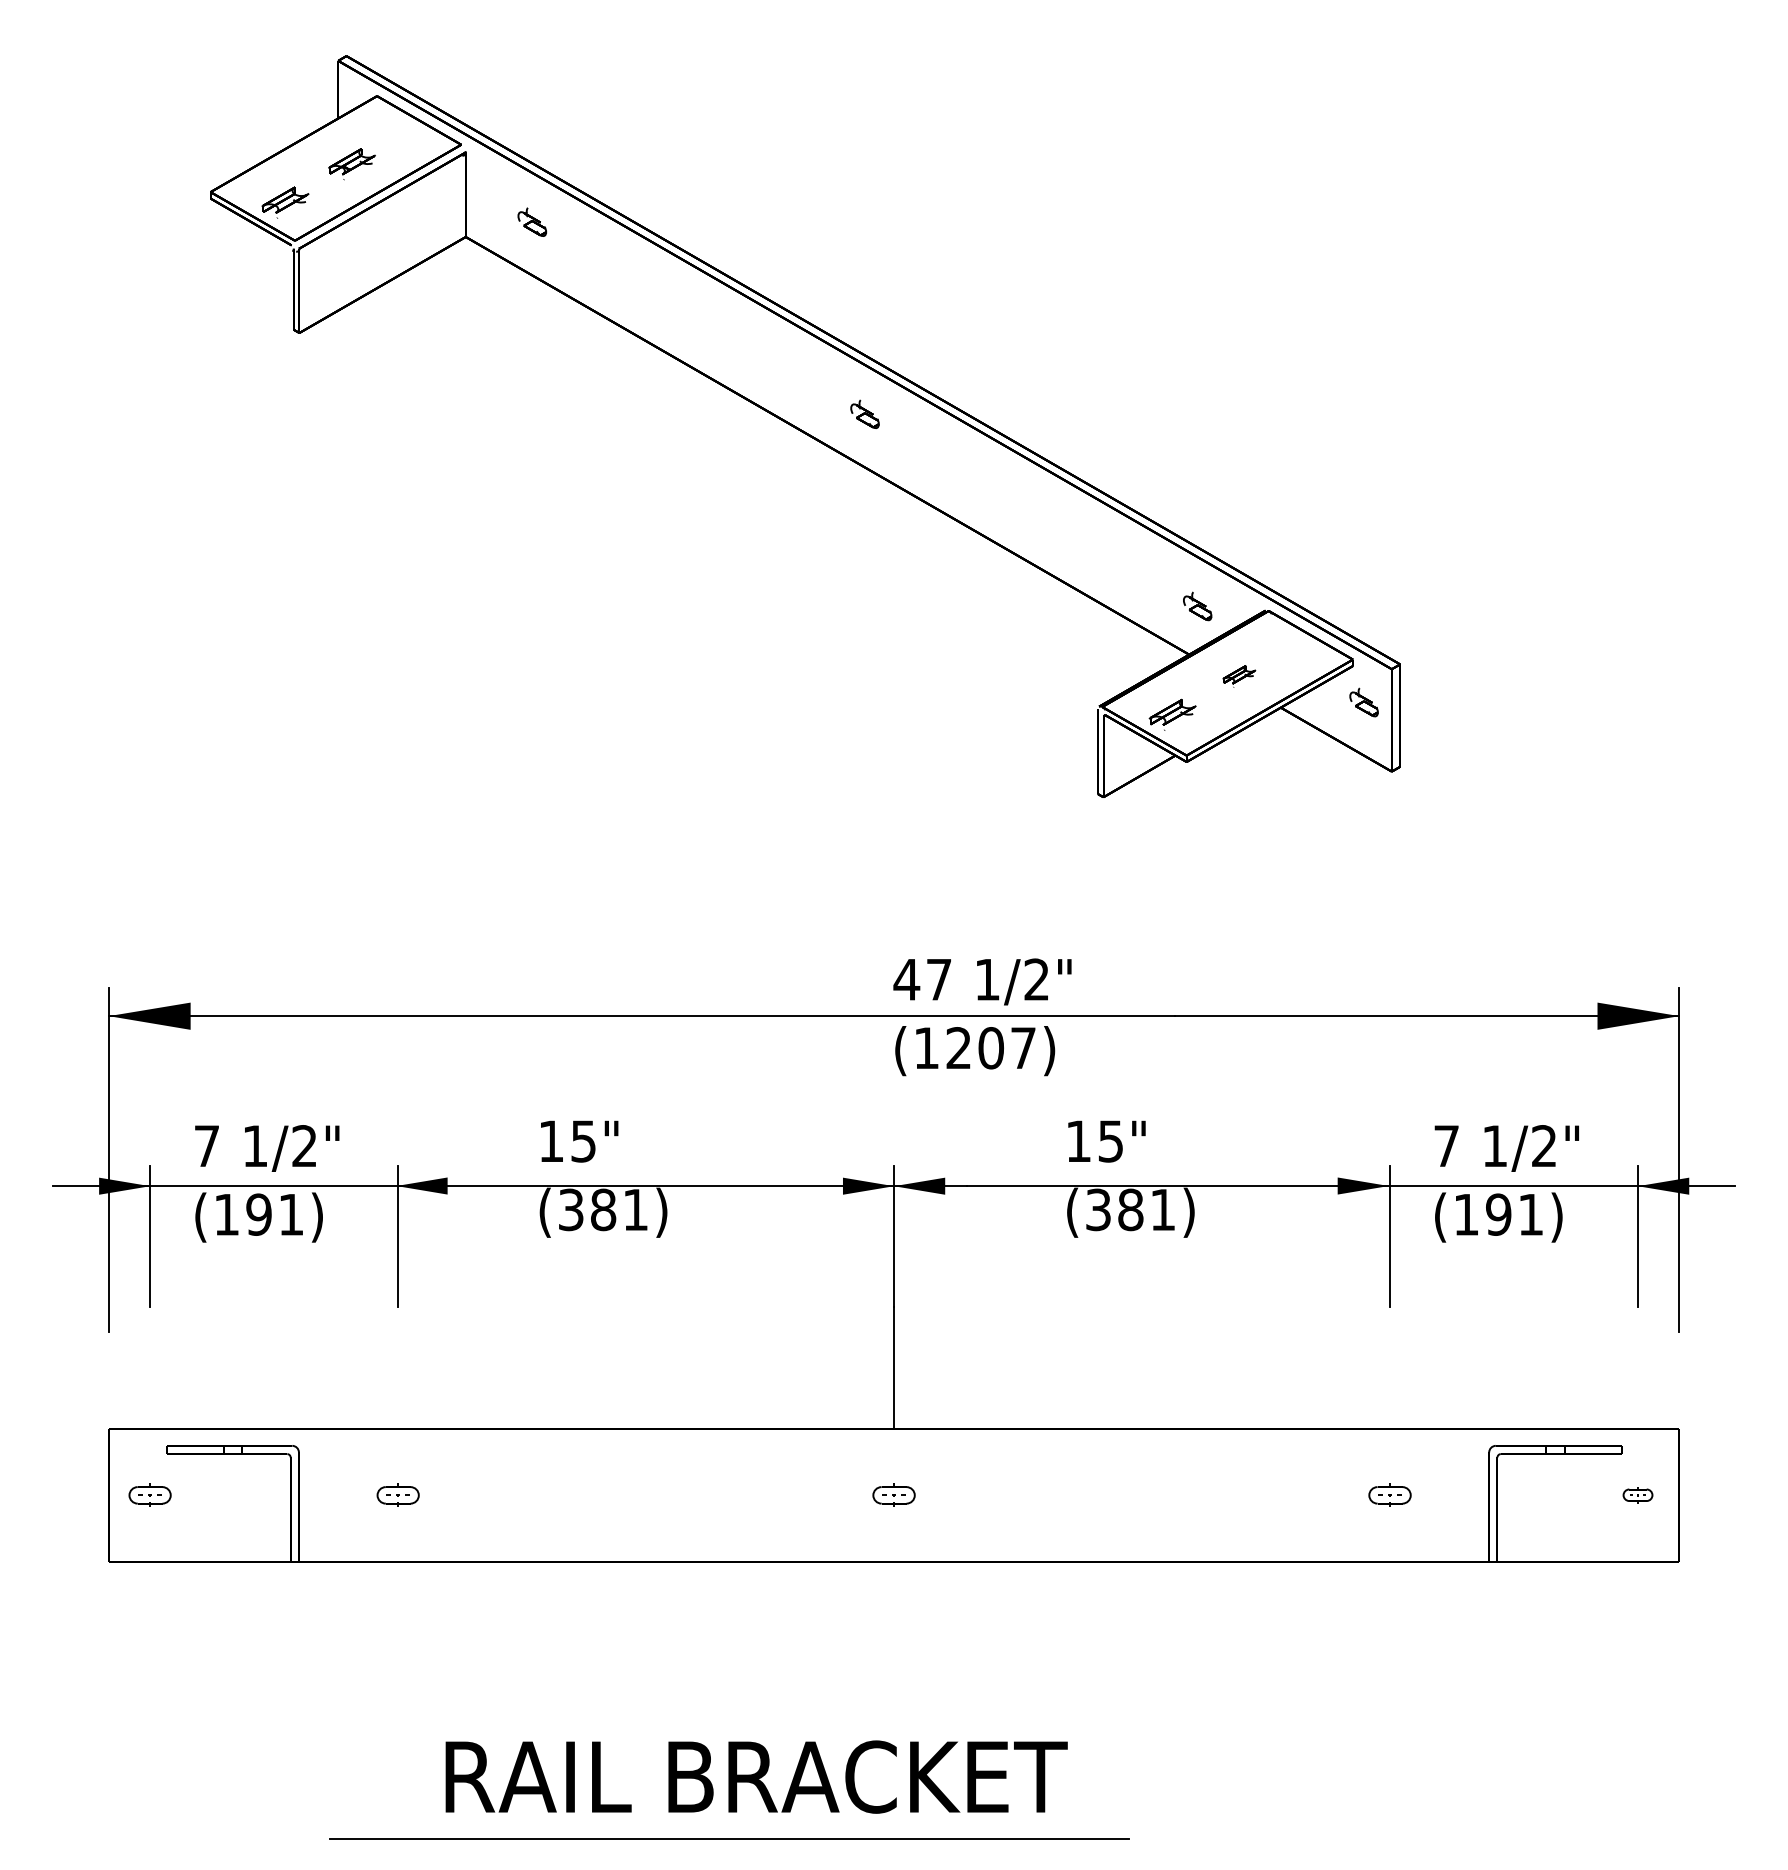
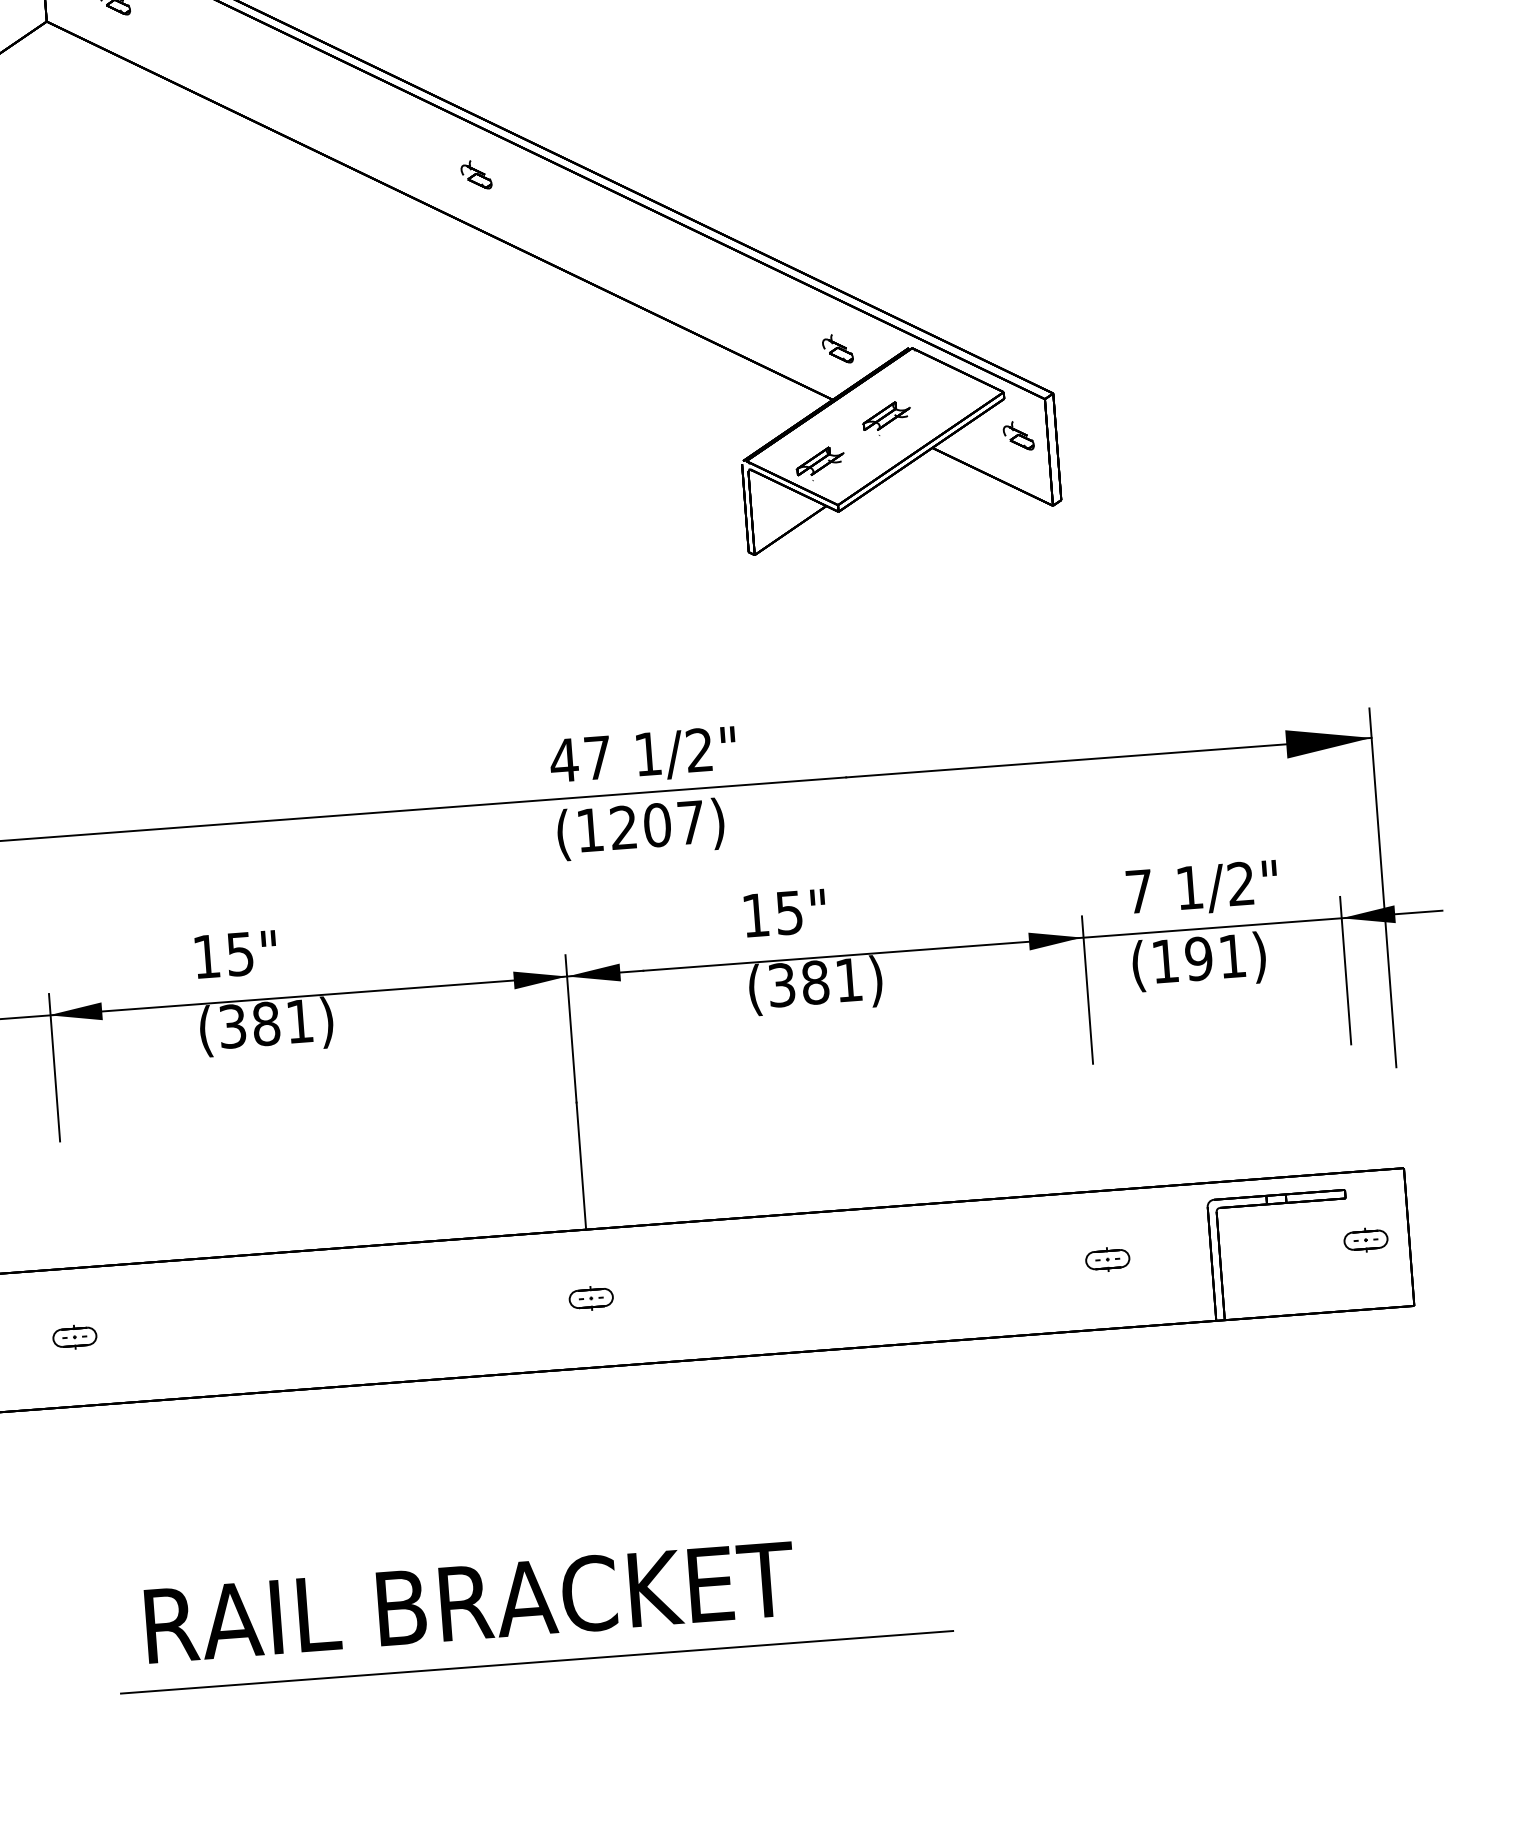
part: (1239, 676) -> (886, 418), size x1.43
part: (1637, 1494) -> (1365, 1239), size x1.43
line: (729, 1838) -> (537, 1661), moved

